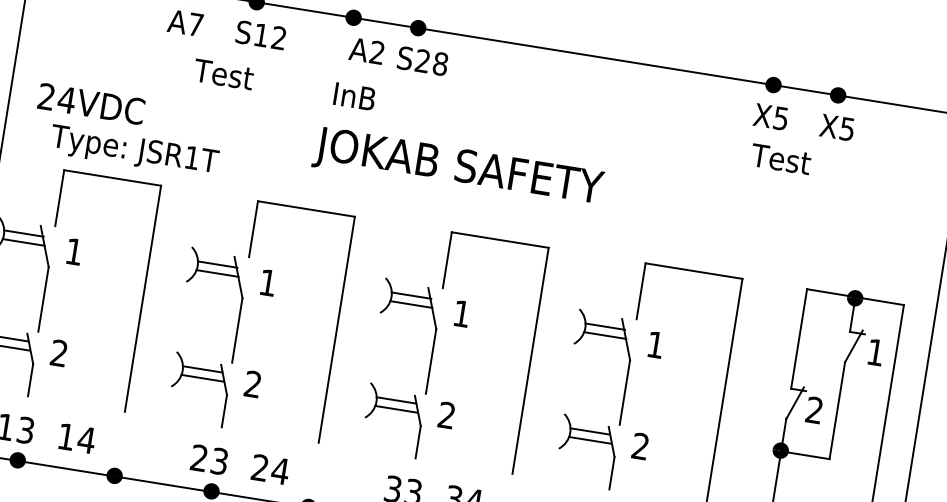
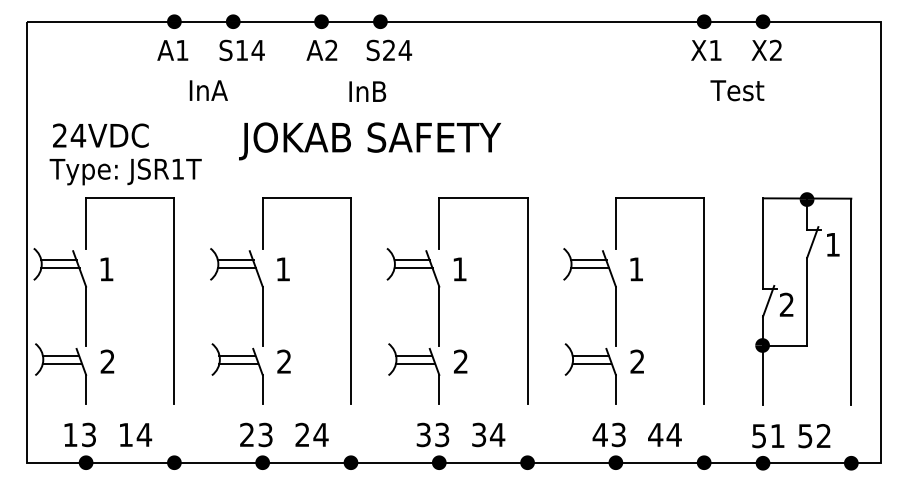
text: (195, 24) -> (182, 50), A7 -> A1
text: (278, 36) -> (257, 49), S12 -> S14
text: (366, 49) -> (321, 49), moved
text: (440, 64) -> (405, 50), S28 -> S24
text: (224, 74) -> (214, 90), Test -> InA
text: (354, 96) -> (367, 91), moved
text: (780, 118) -> (715, 50), X5 -> X1
text: (846, 129) -> (775, 50), X5 -> X2
text: (134, 151) -> (125, 171), moved
text: (781, 159) -> (737, 90), moved
text: (457, 169) -> (369, 141), moved

